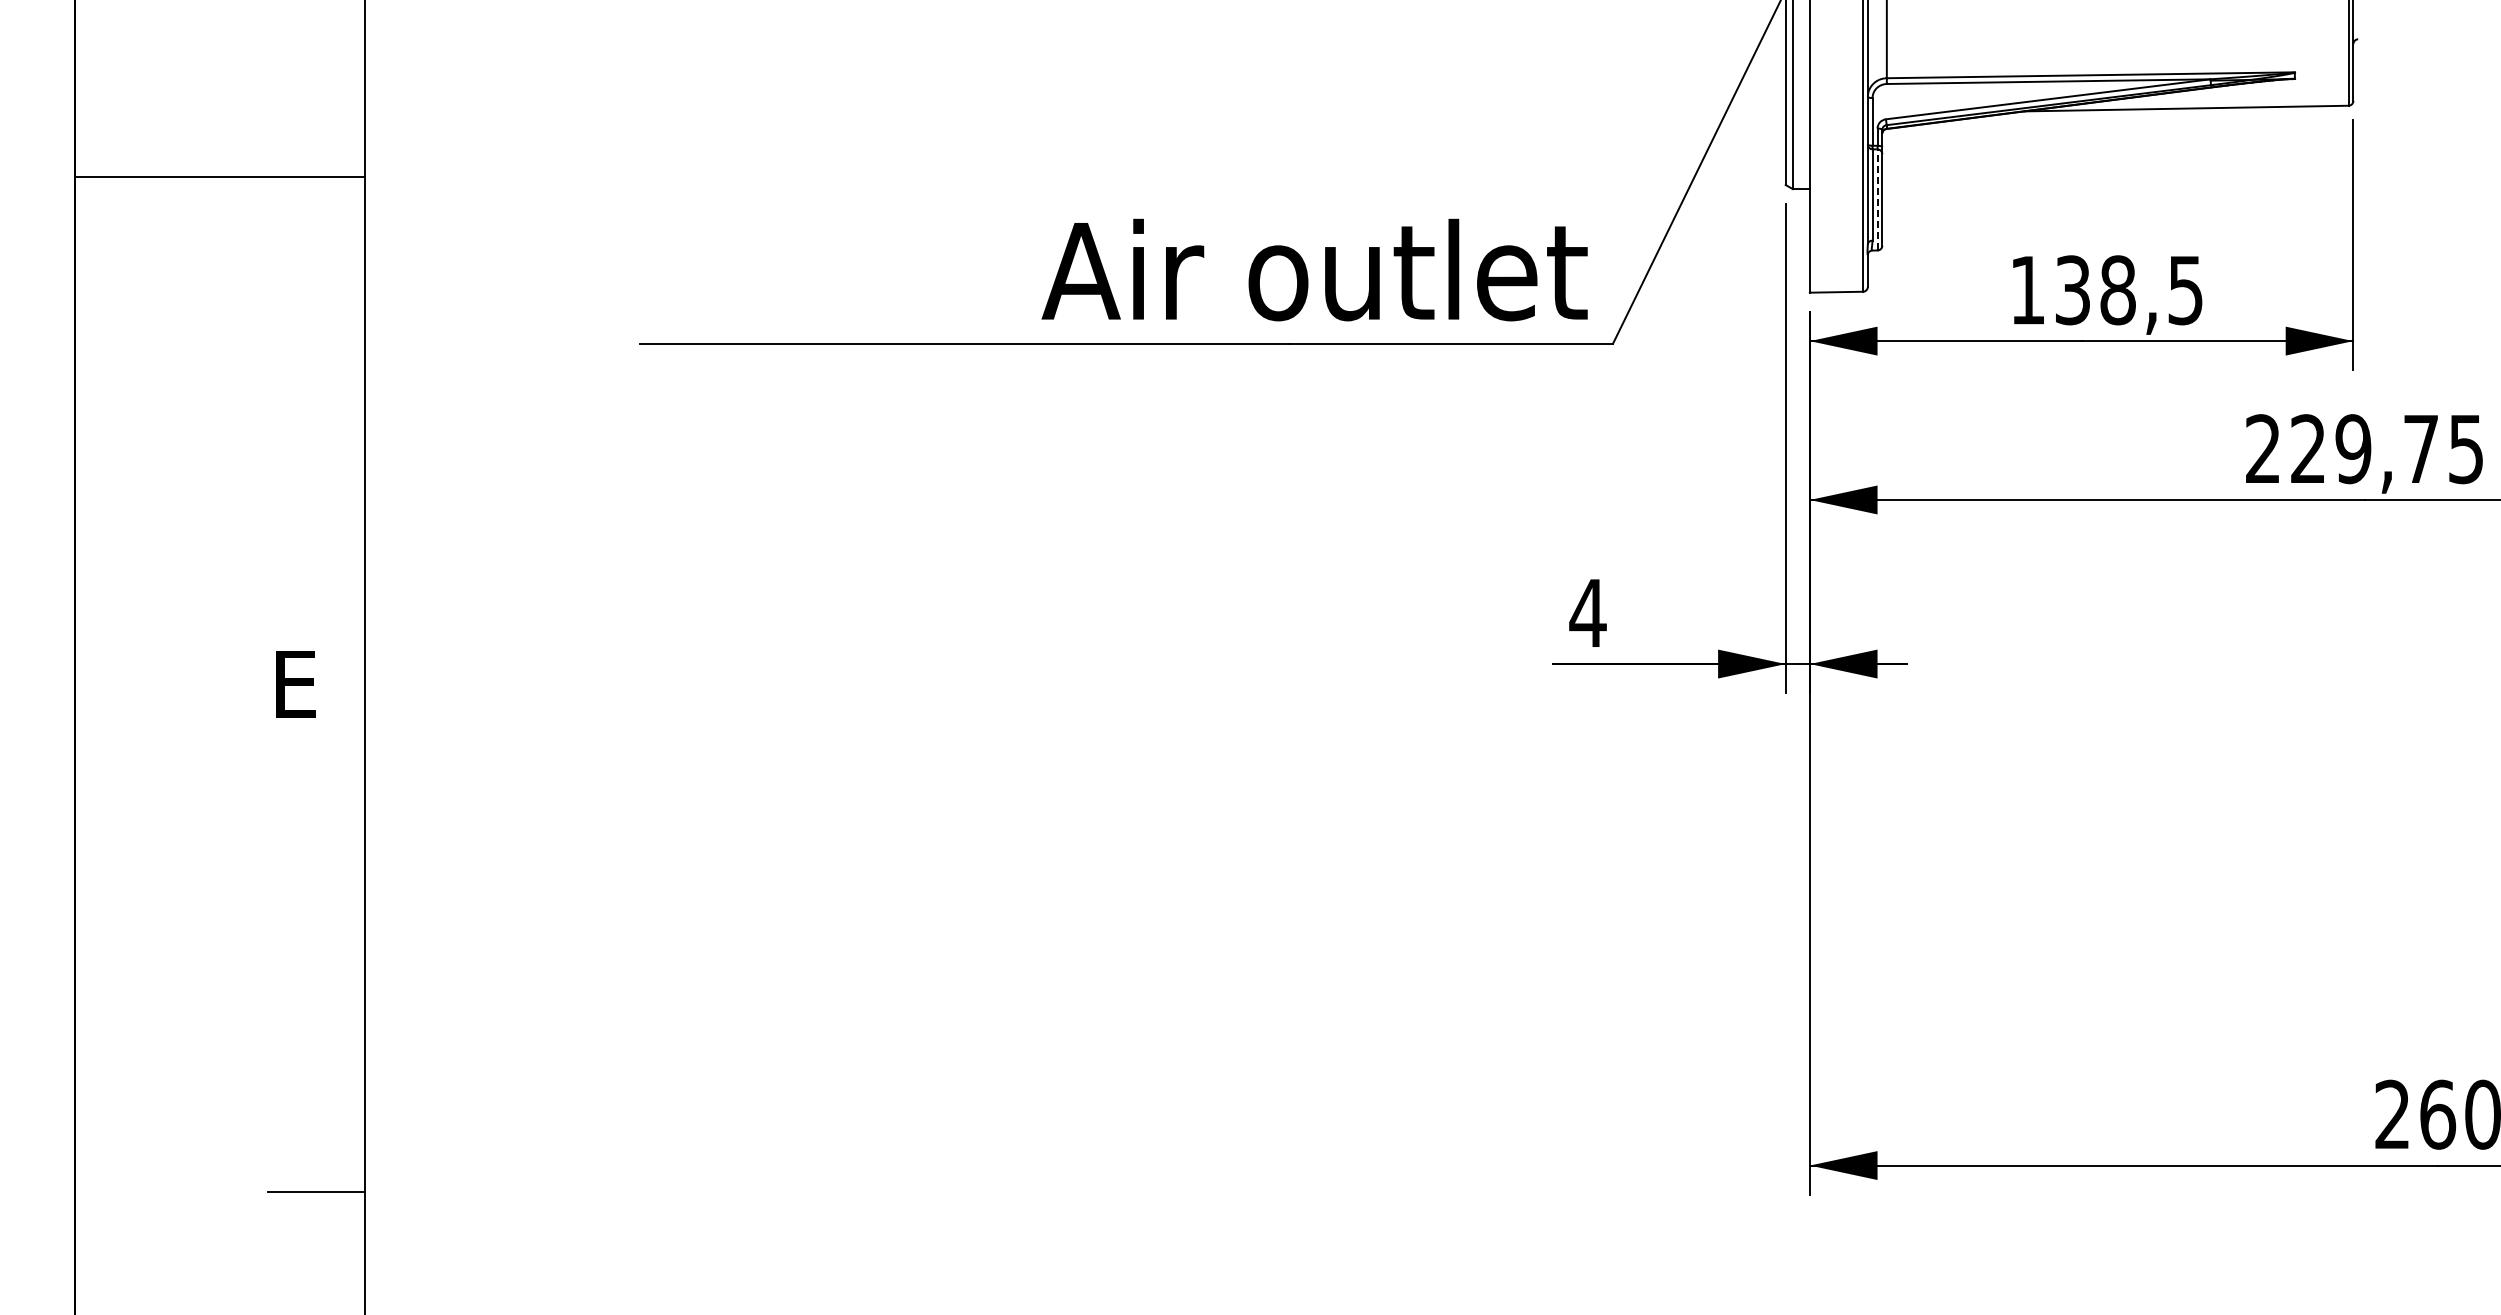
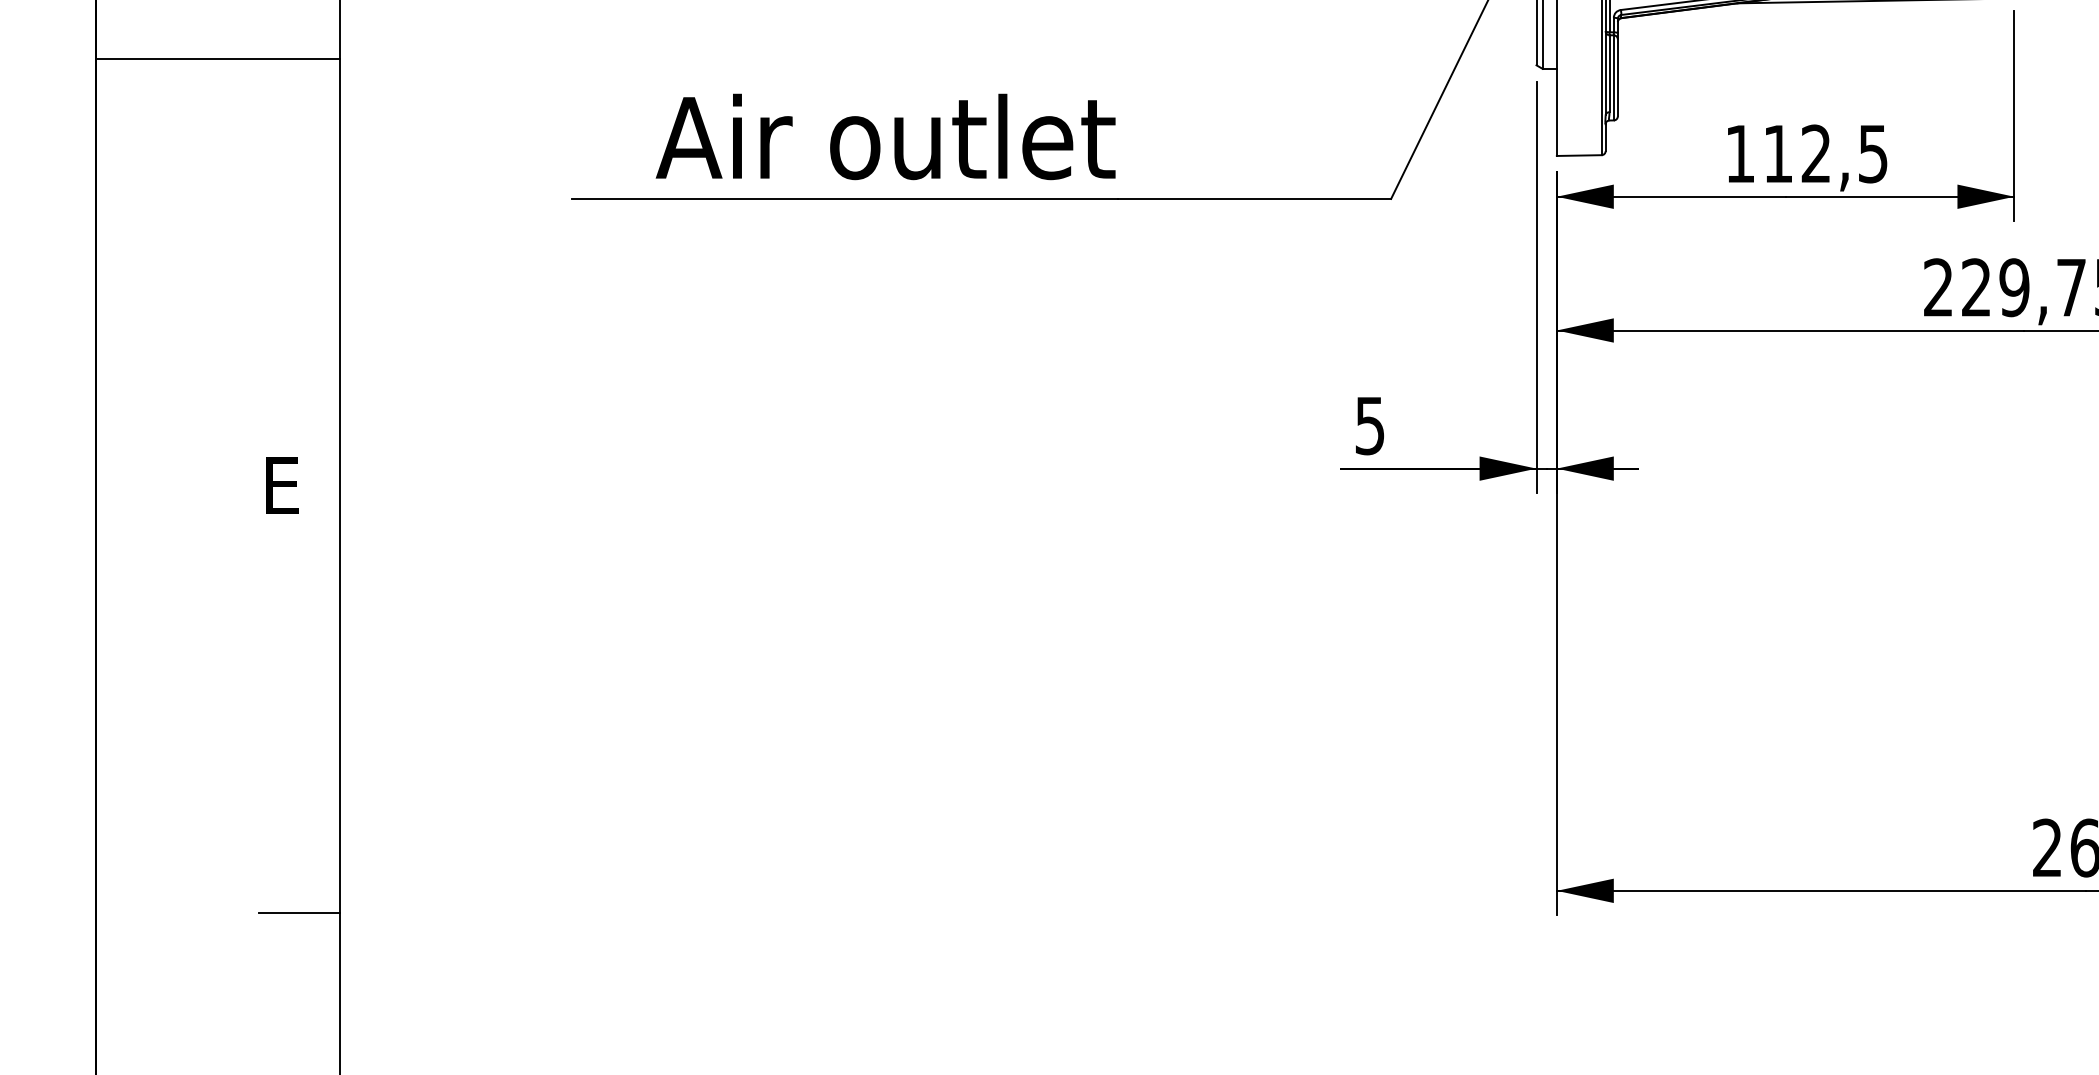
line: (1877, 199) -> (1613, 77), dashed -> solid
text: (1314, 269) -> (885, 136), moved
text: (2095, 290) -> (1797, 154), 138,5 -> 112,5
text: (1587, 613) -> (1369, 426), 4 -> 5

